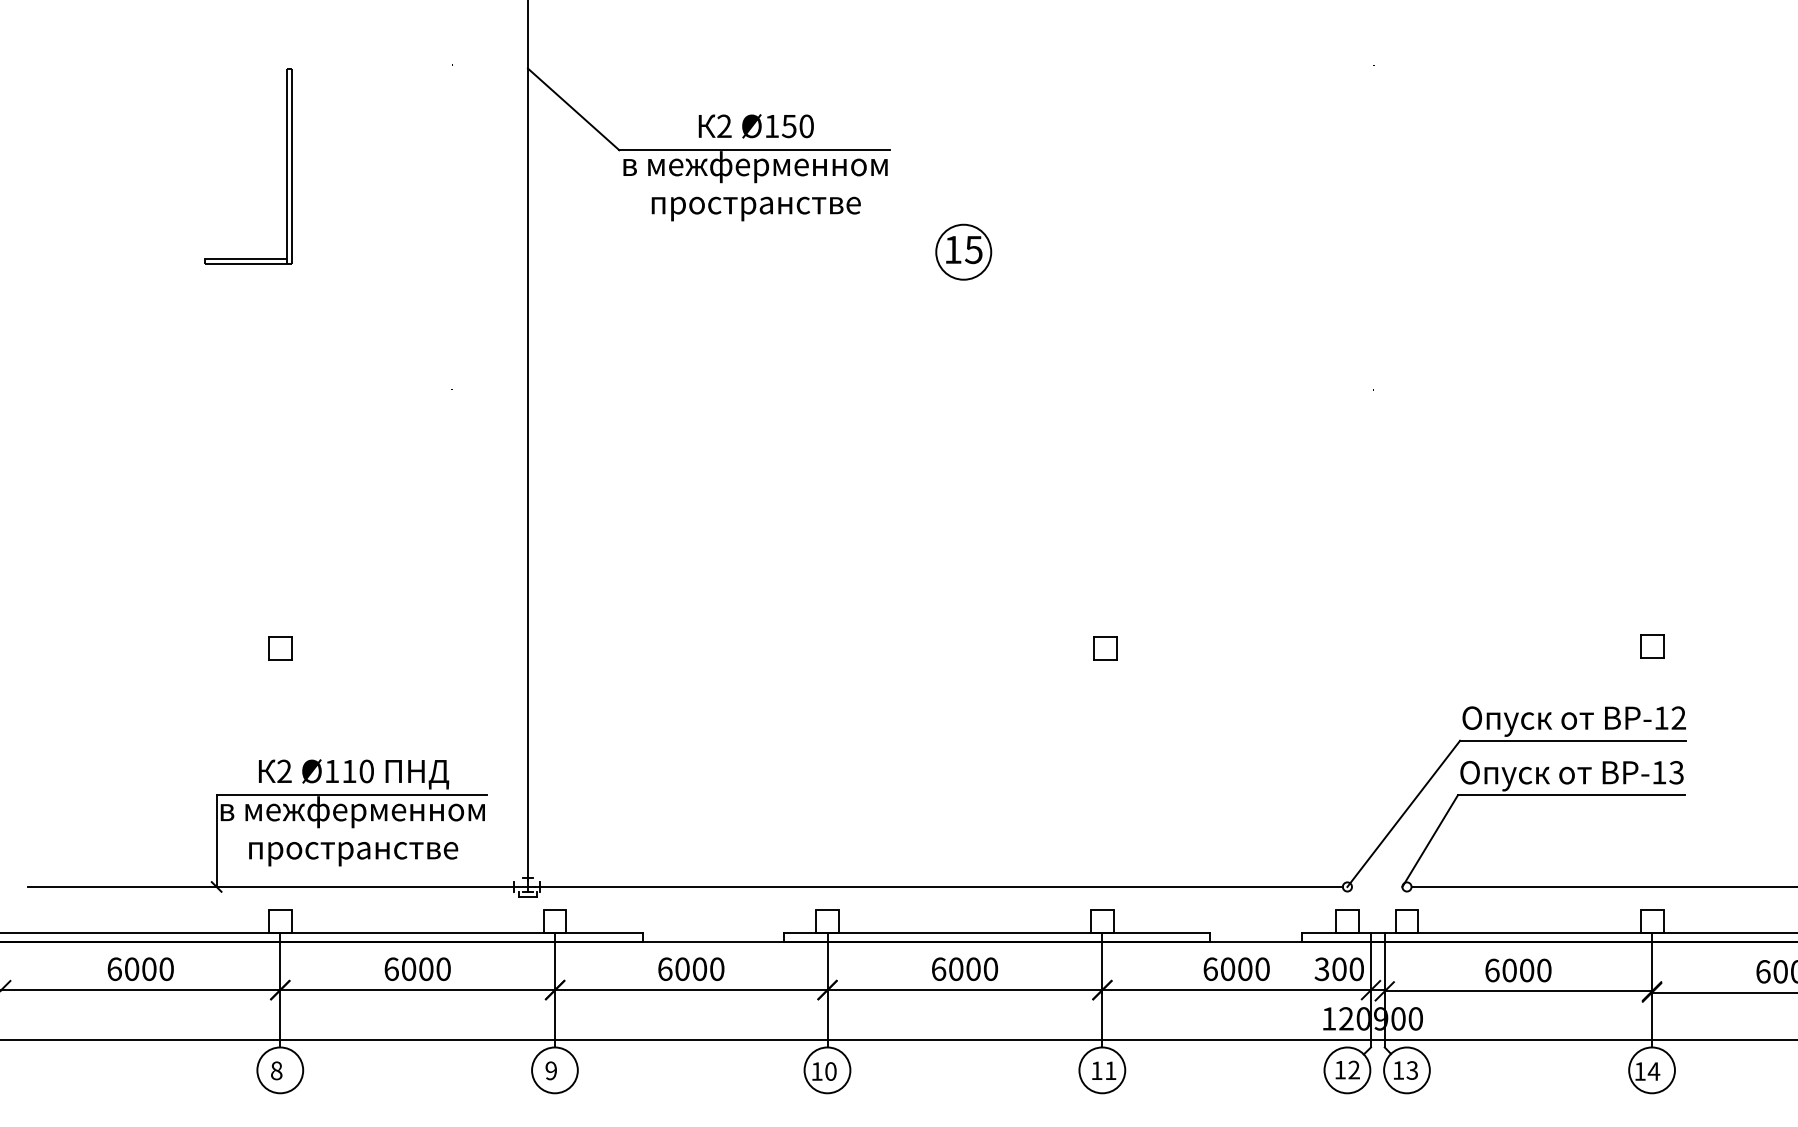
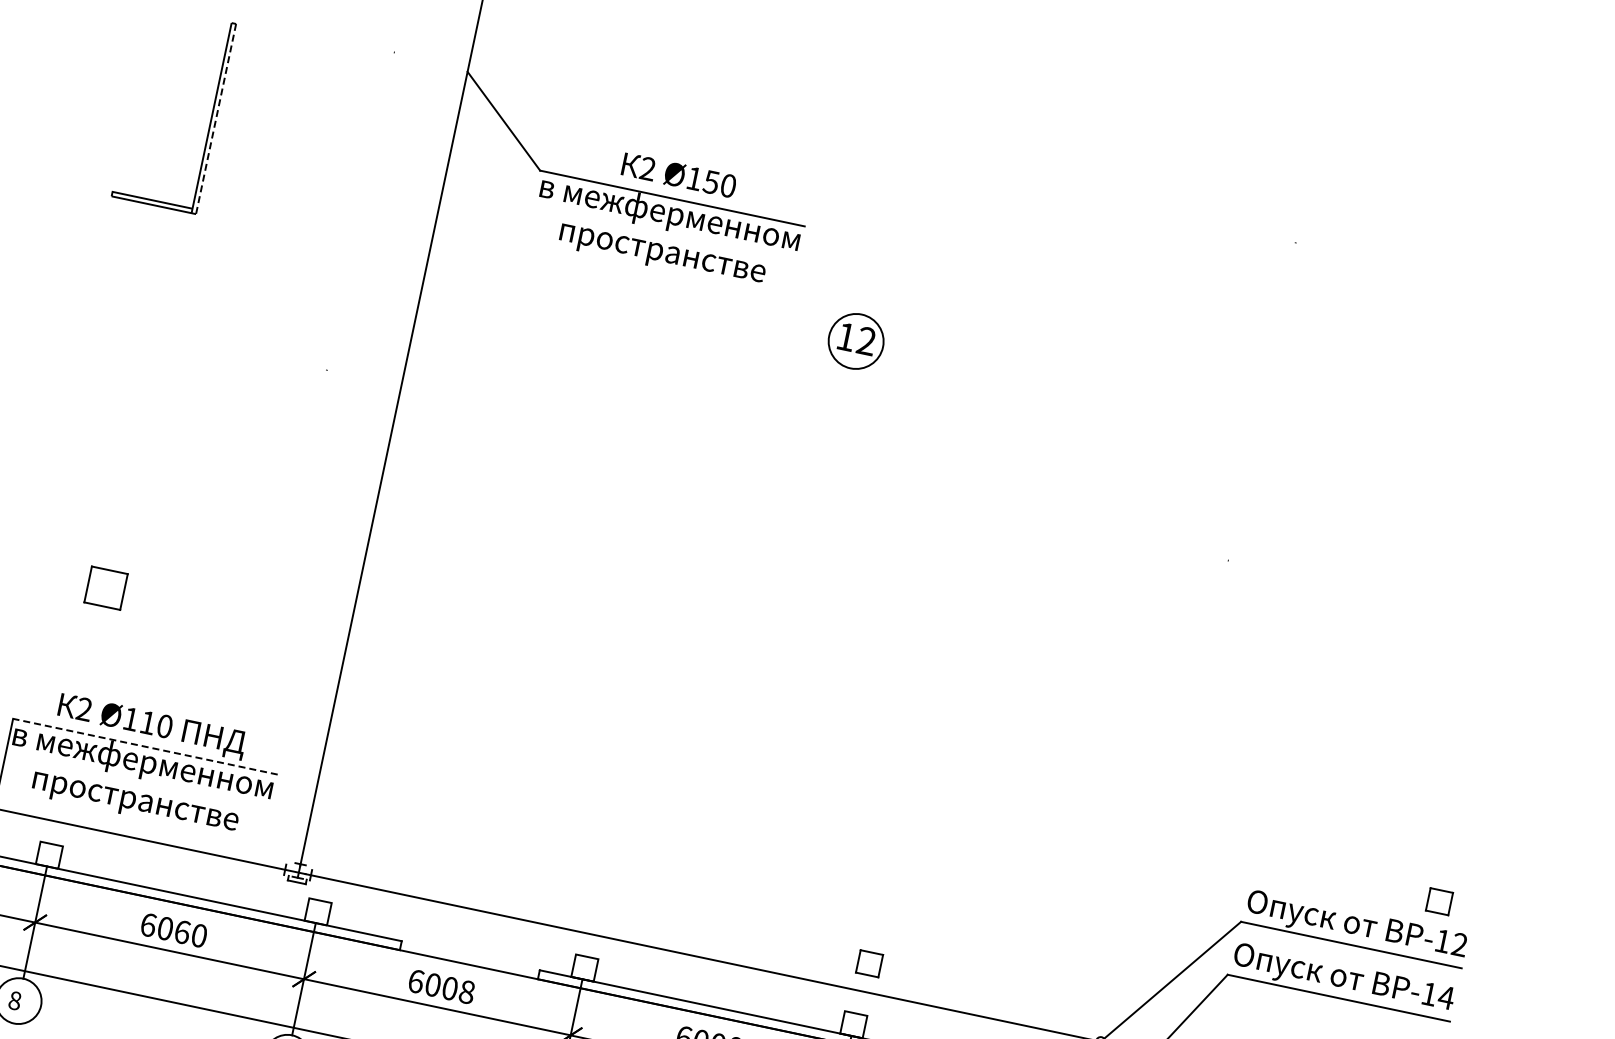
line: (291, 167) -> (215, 119), solid -> dashed
text: (973, 249) -> (866, 340), 15 -> 12
part: (1652, 646) -> (1439, 902), moved
part: (280, 648) -> (105, 588), size x1.6
part: (1105, 648) -> (869, 963), moved
text: (1676, 772) -> (1446, 997), -13 -> -14
line: (351, 795) -> (145, 746), solid -> dashed
text: (426, 968) -> (182, 931), 6000 -> 6060
text: (717, 969) -> (467, 992), 6000 -> 6008

